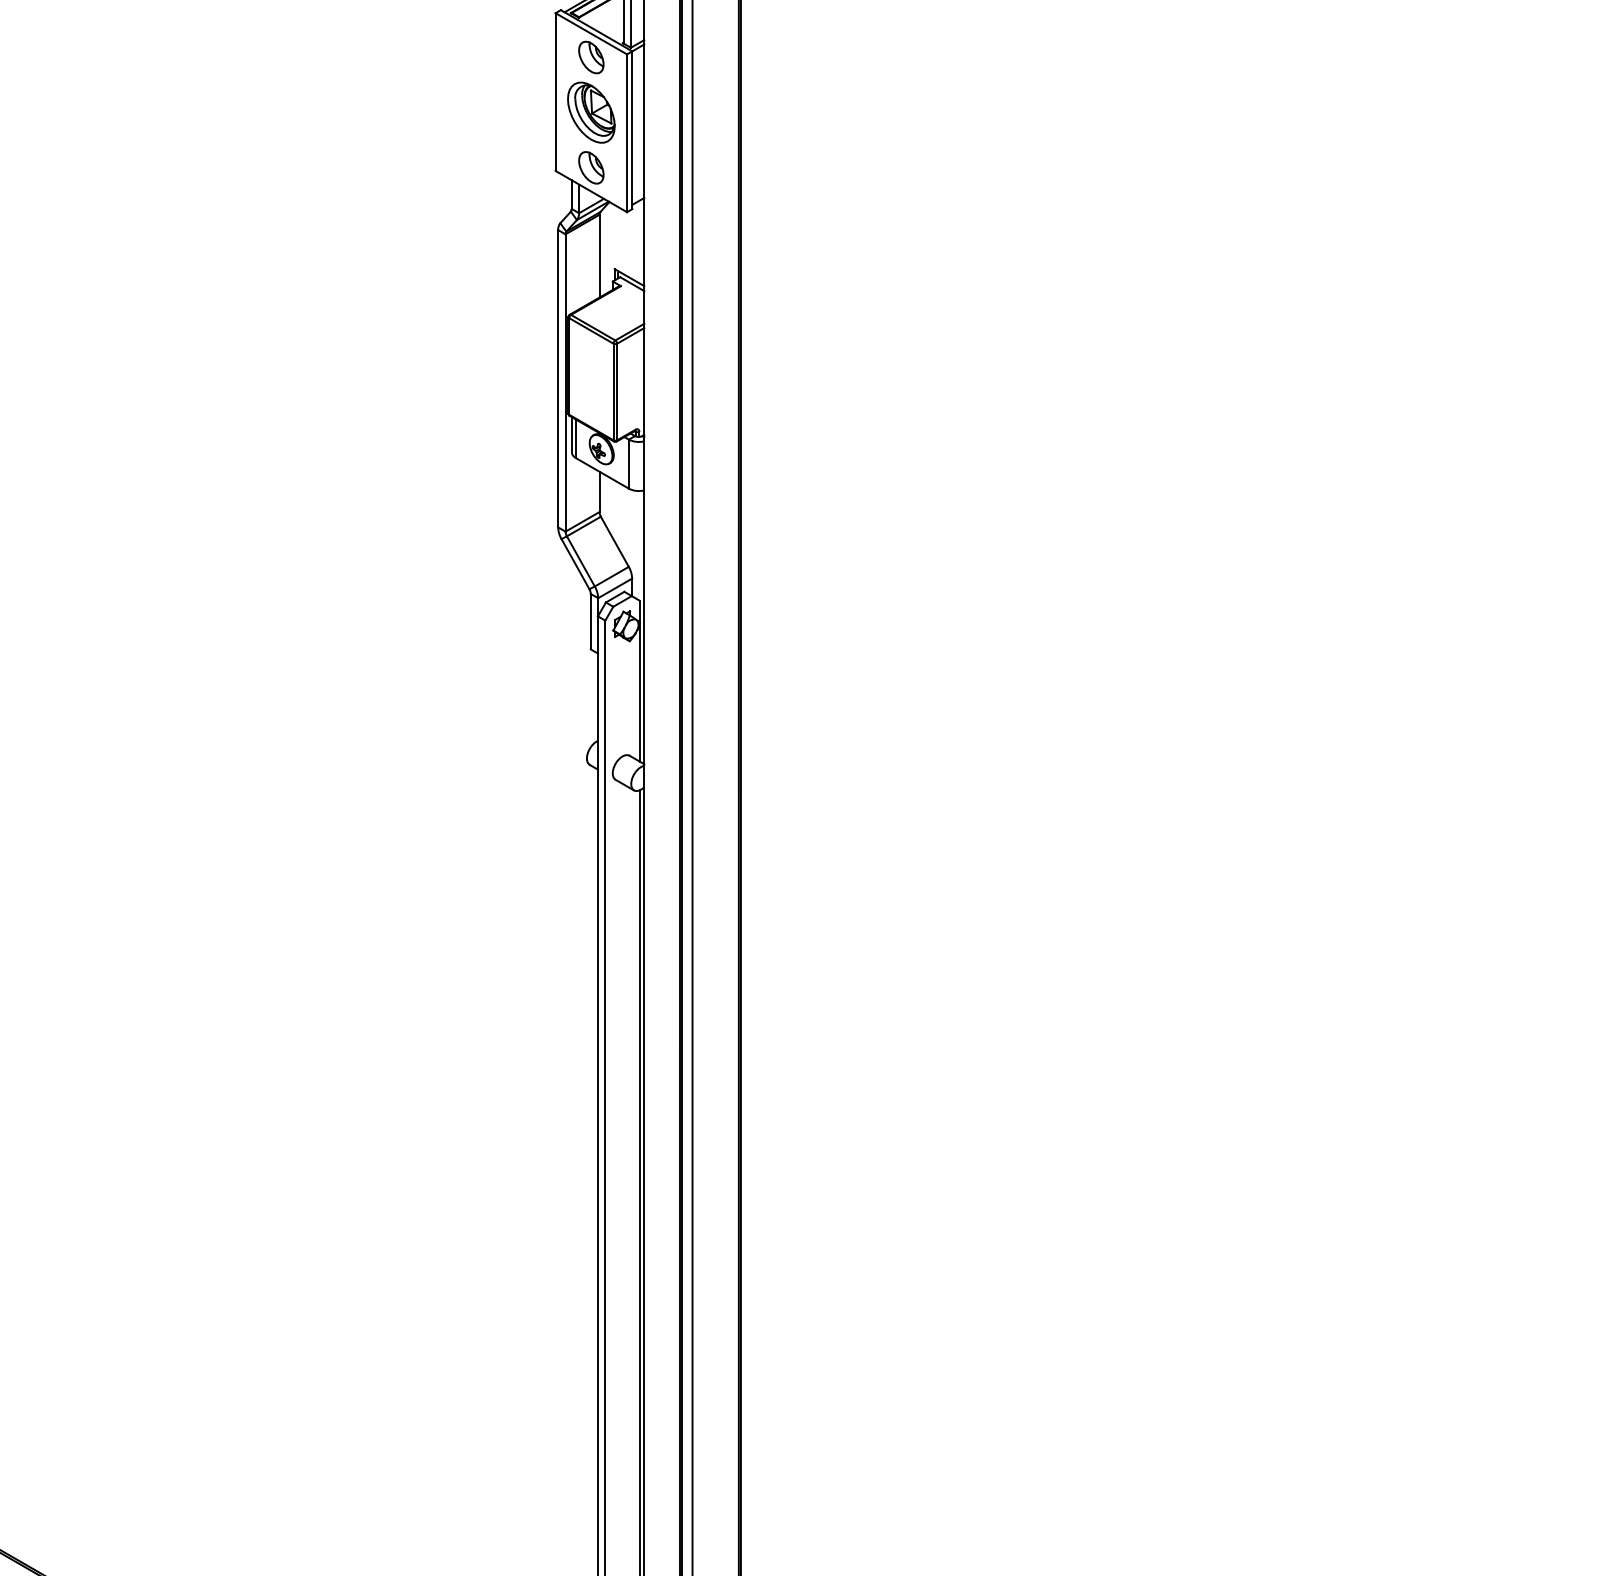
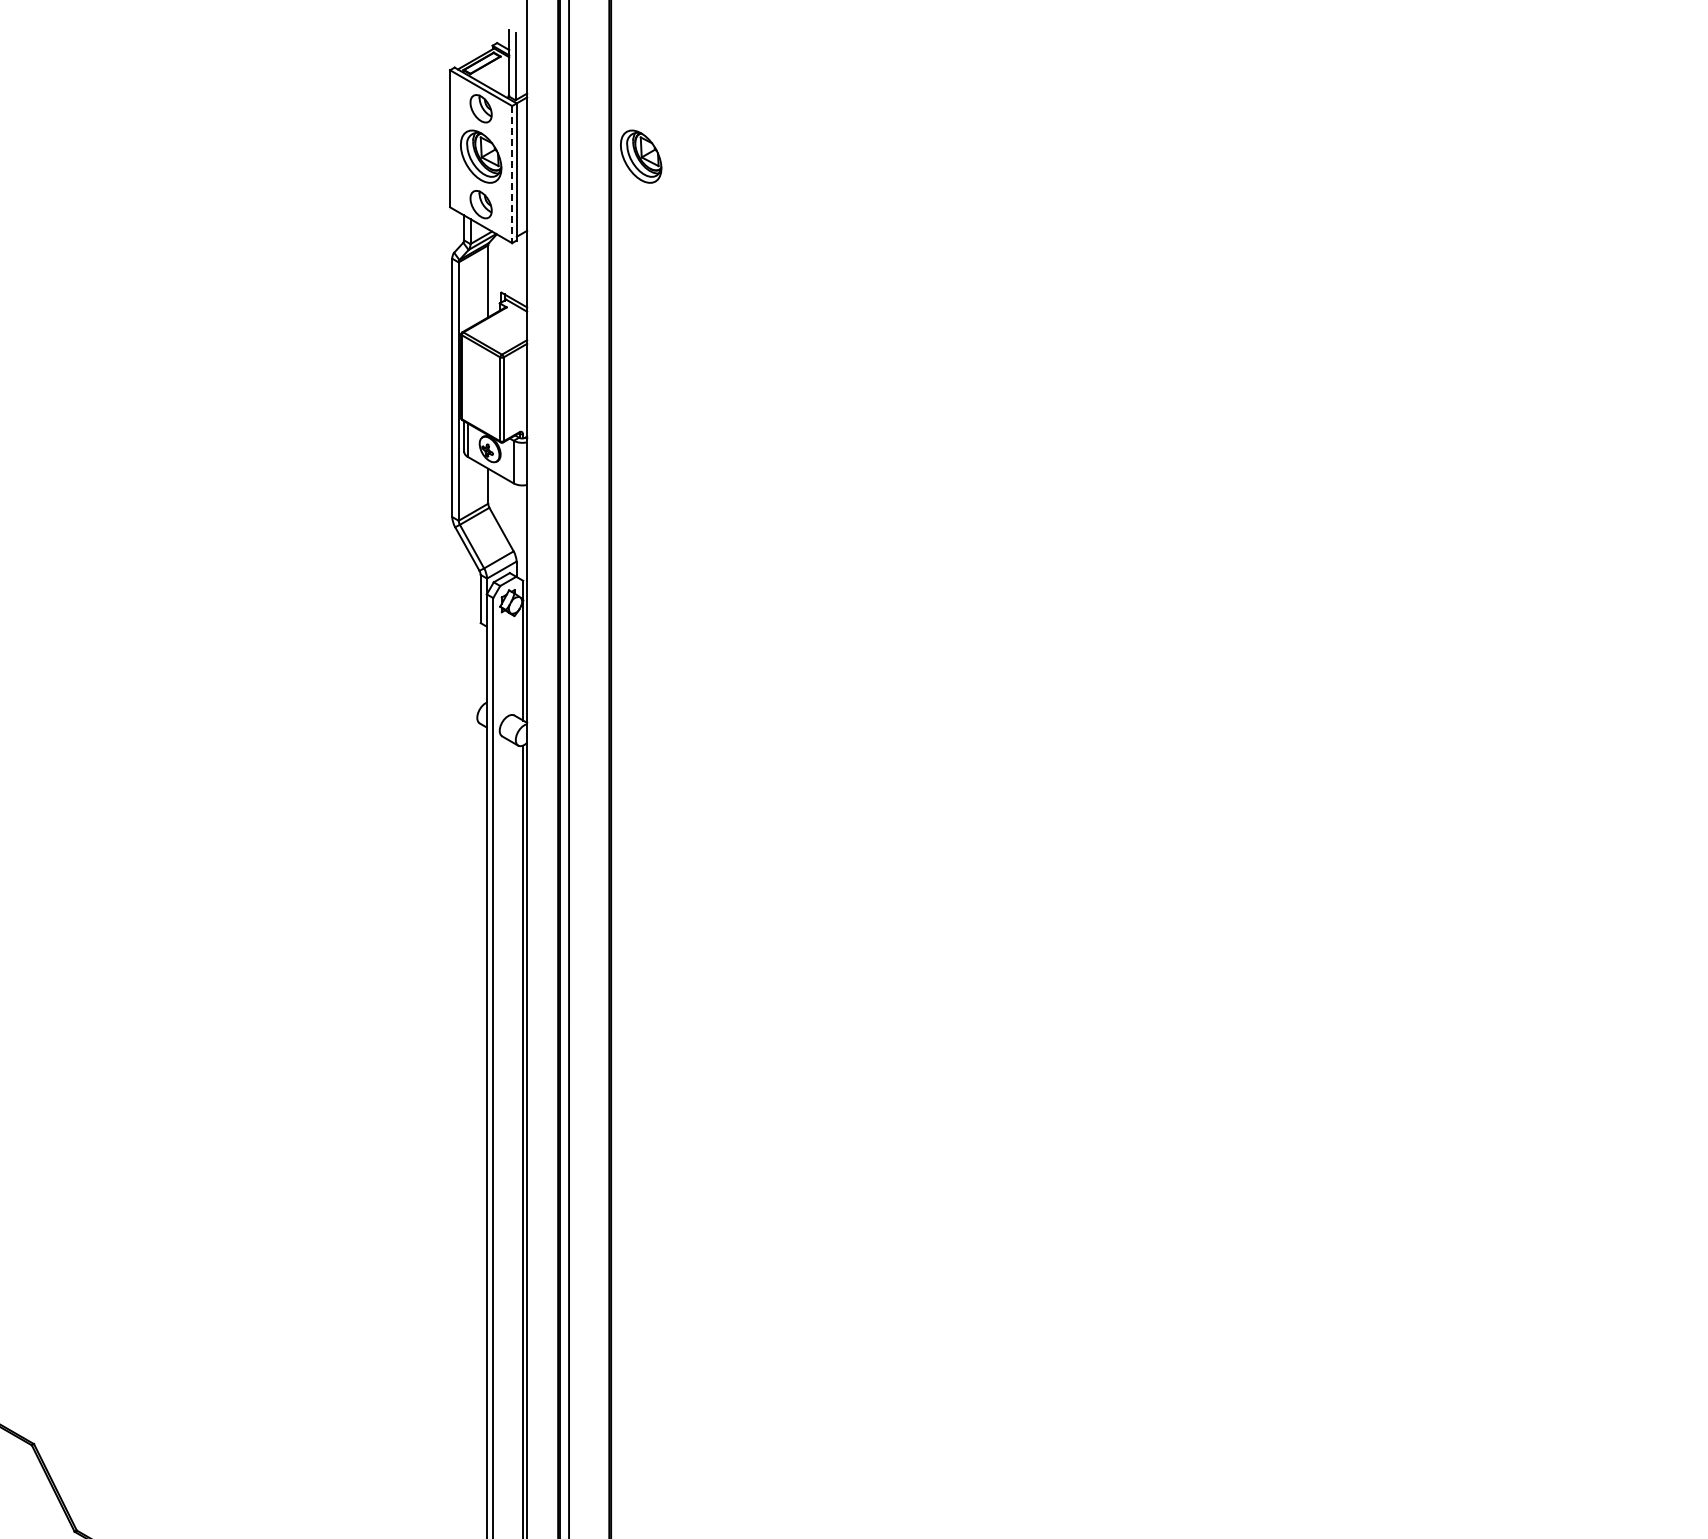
part: (775, 112) -> (641, 156), added
line: (627, 133) -> (512, 174), solid -> dashed

